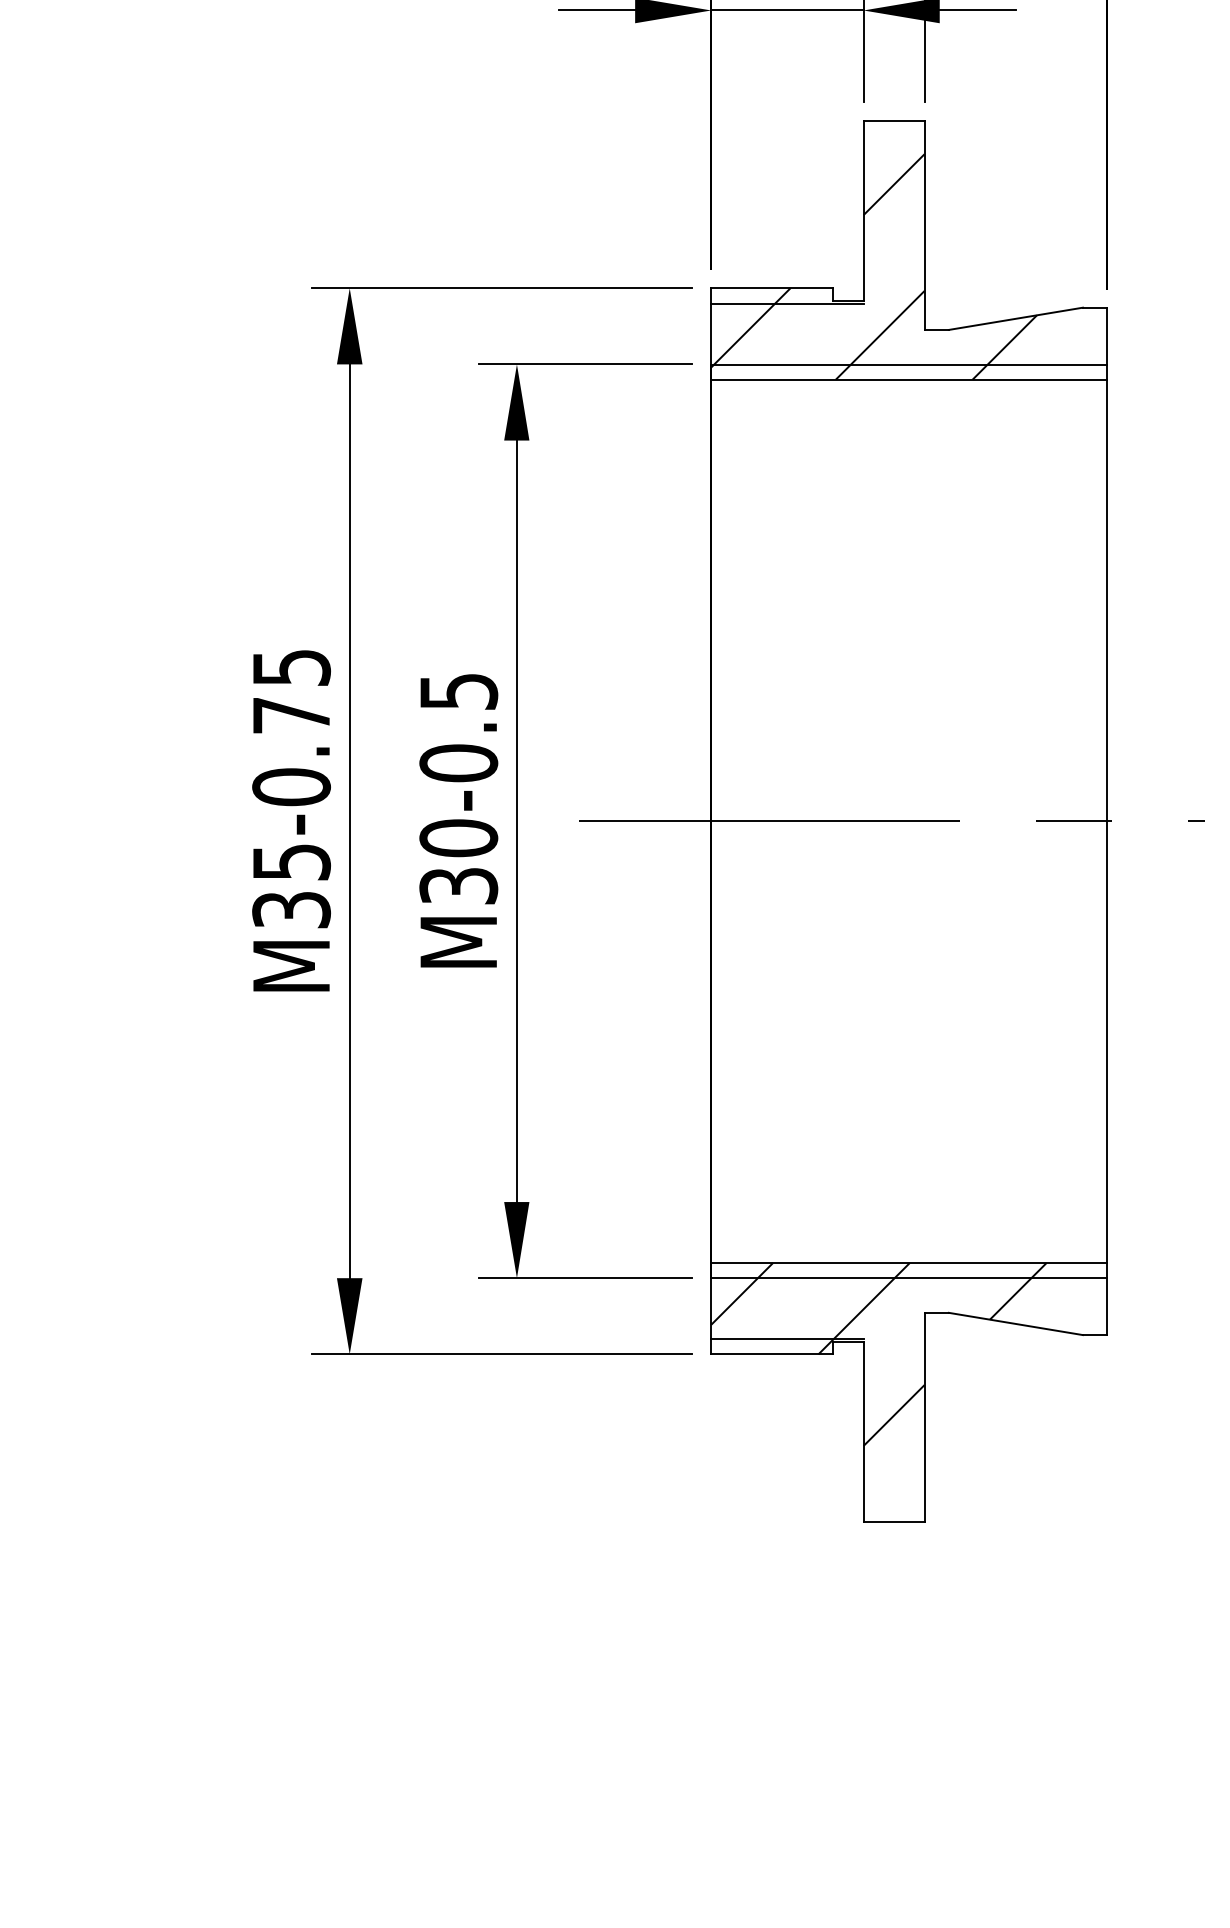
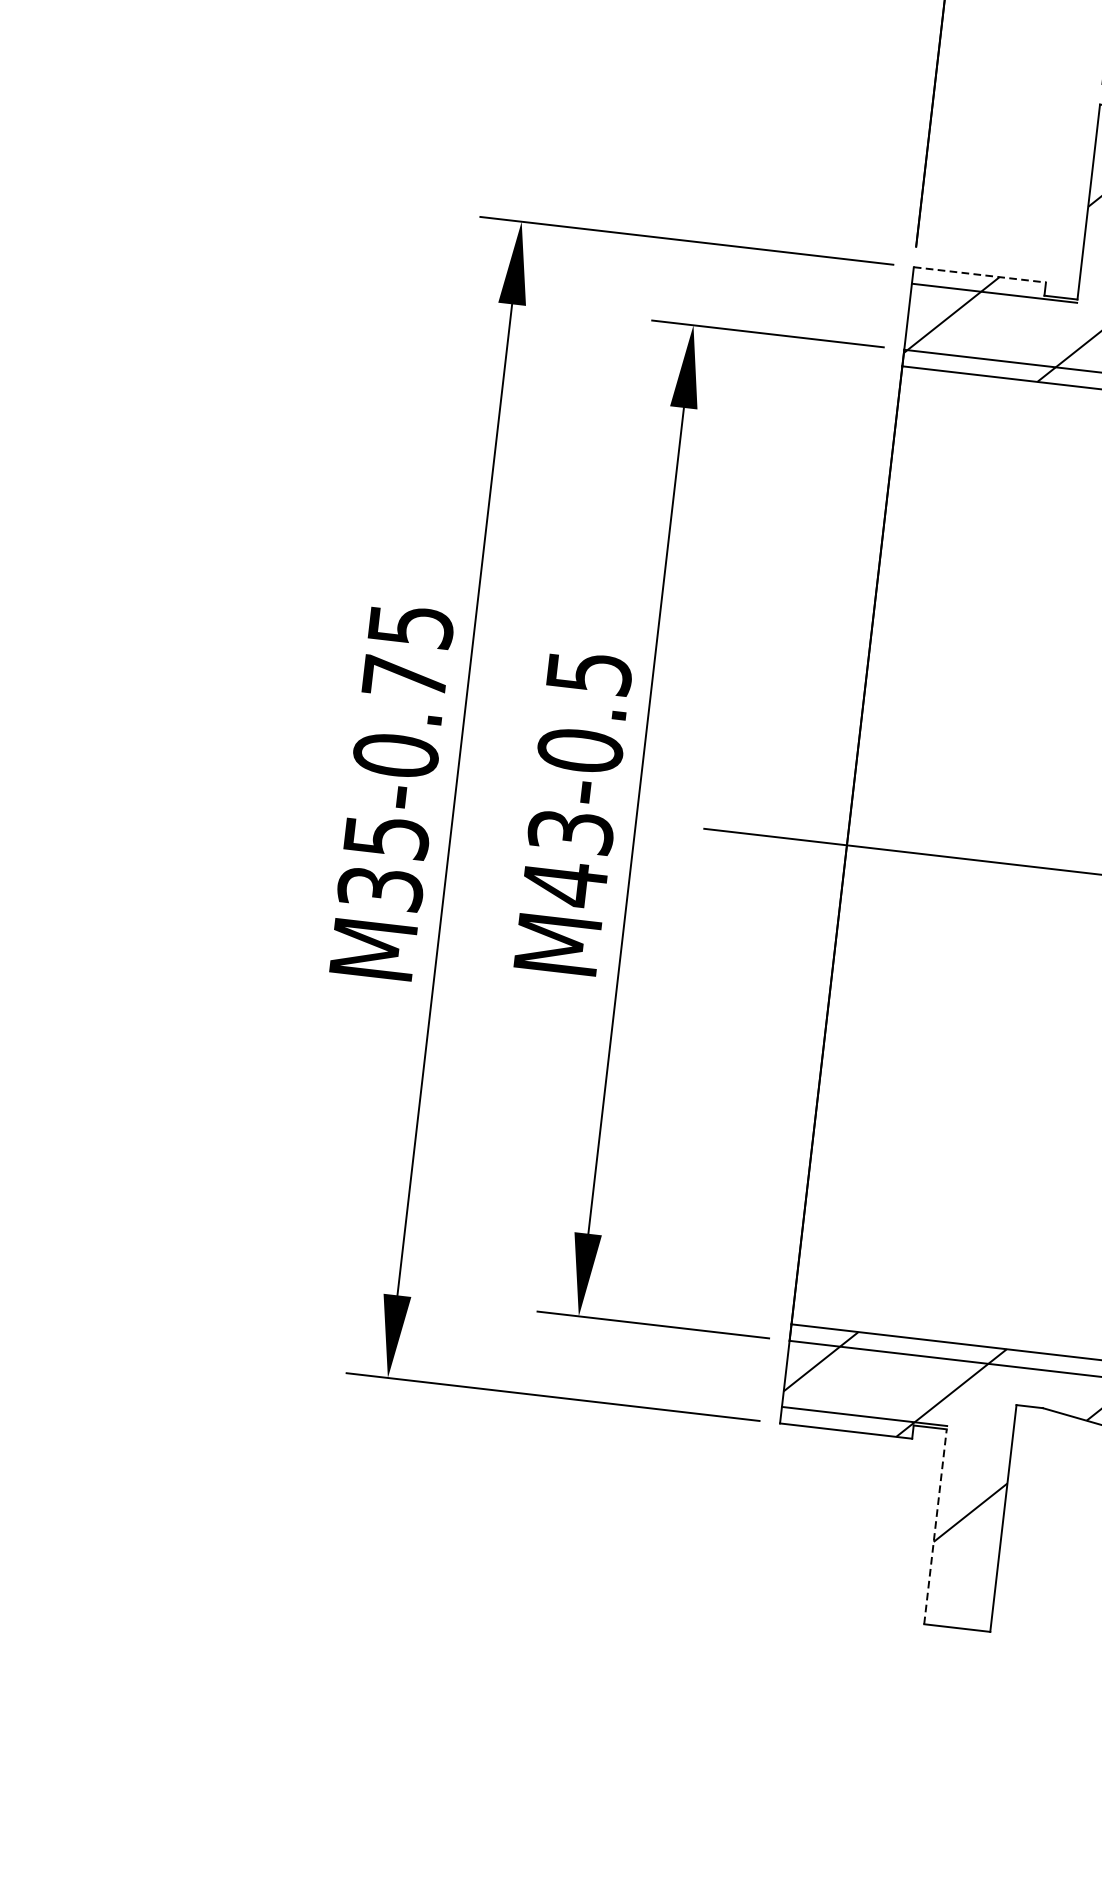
line: (772, 288) -> (980, 275), solid -> dashed
text: (458, 862) -> (567, 858), M30-0.5 -> M43-0.5
line: (863, 1432) -> (935, 1527), solid -> dashed

